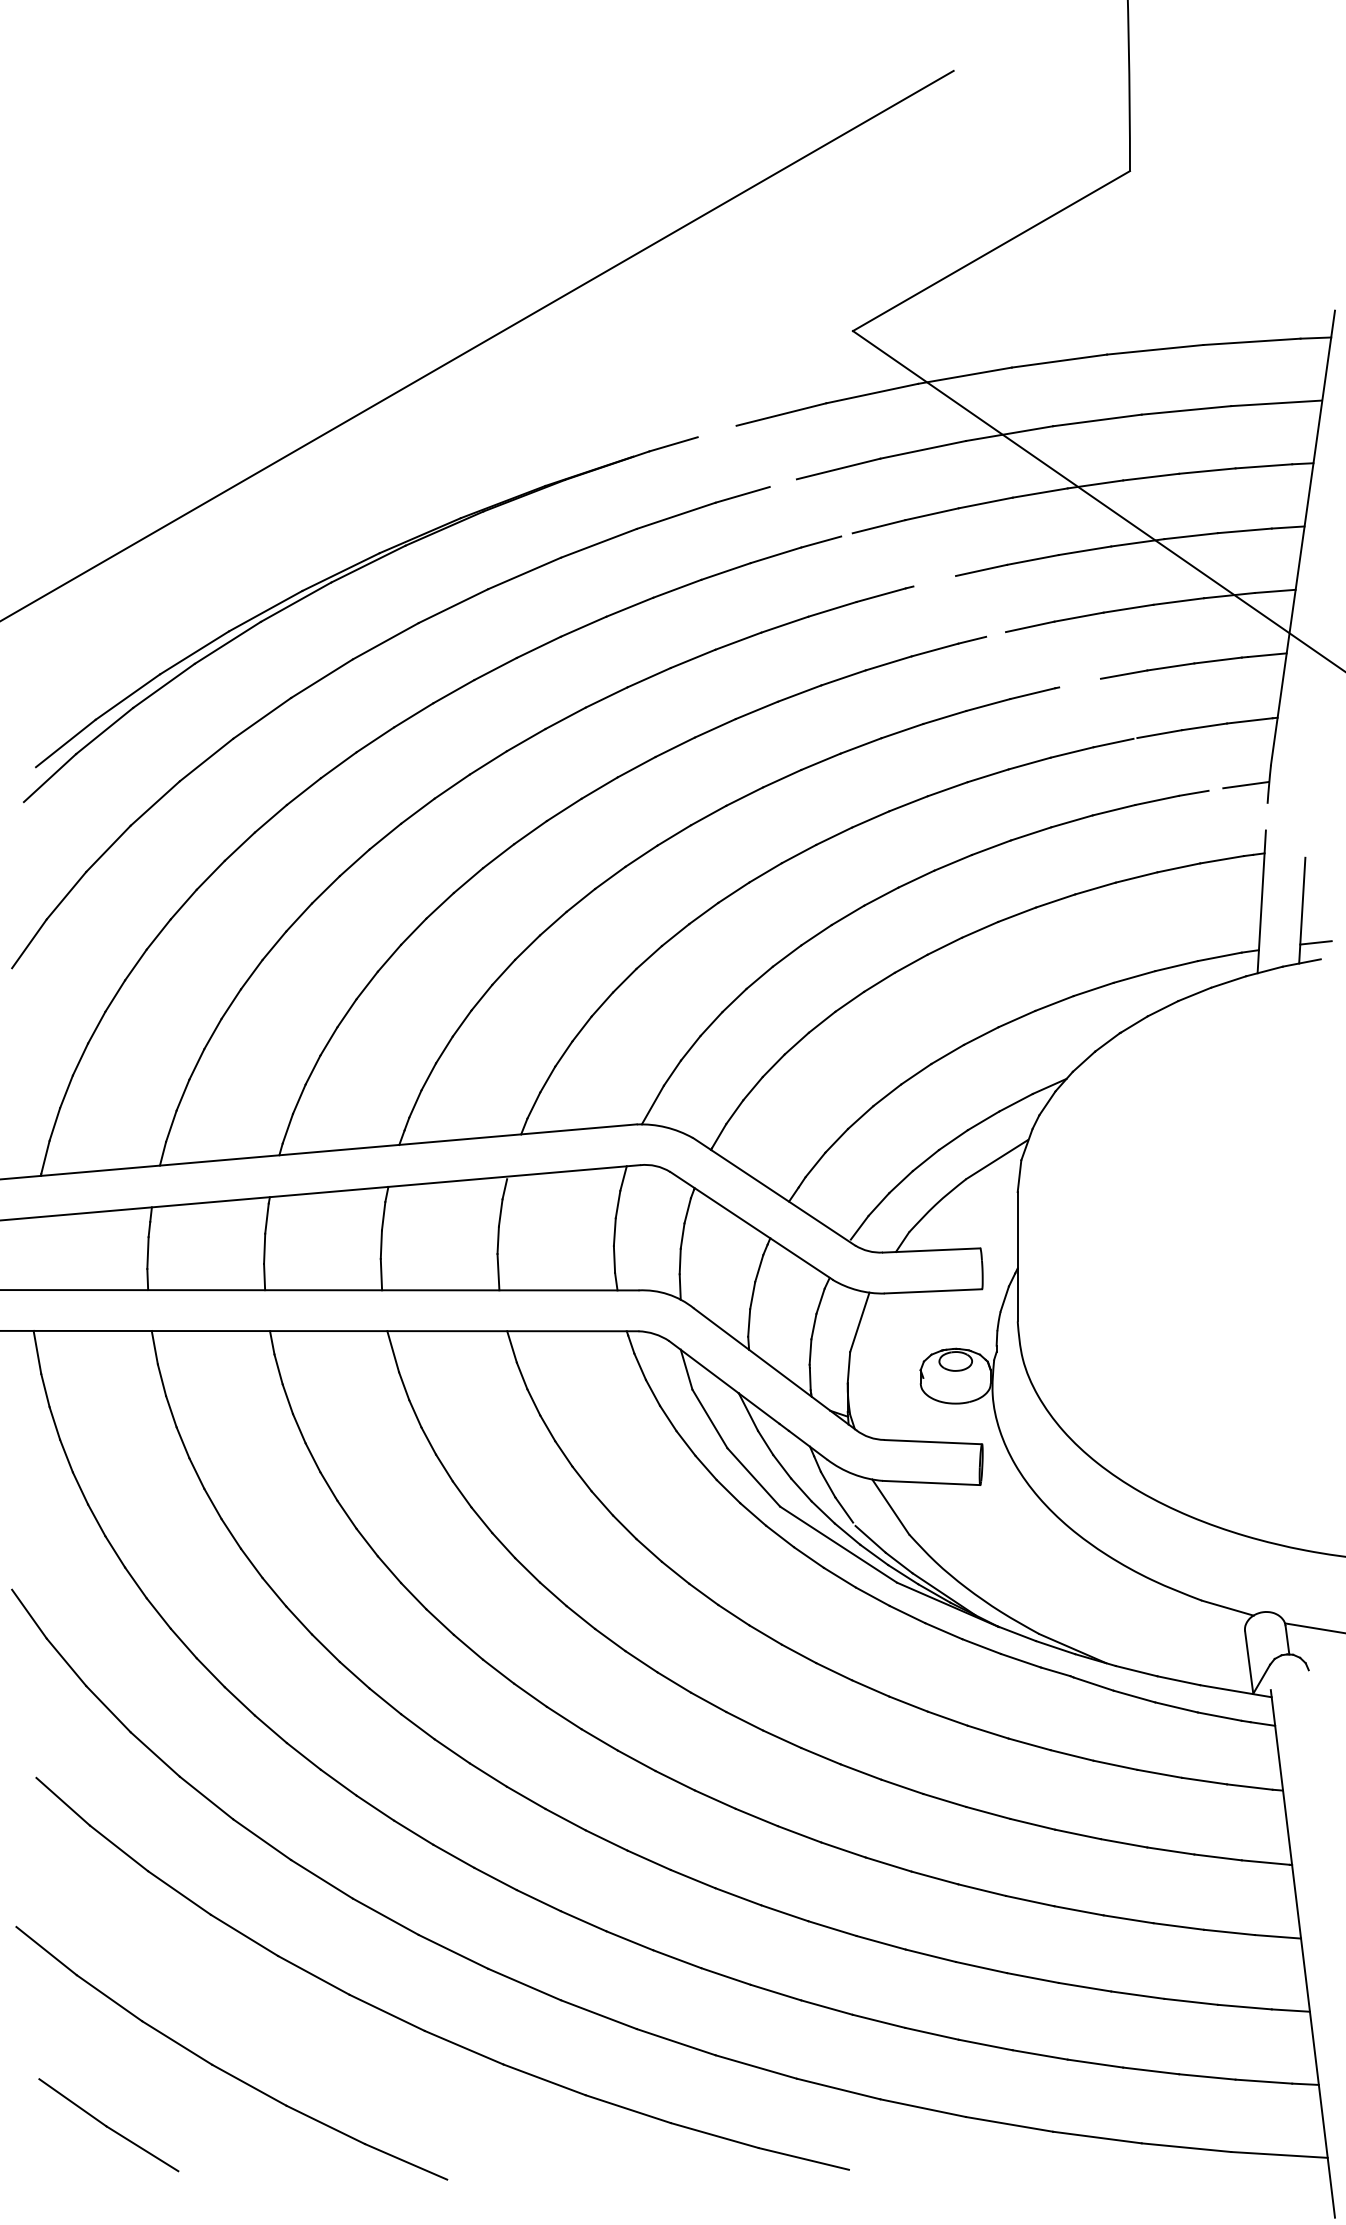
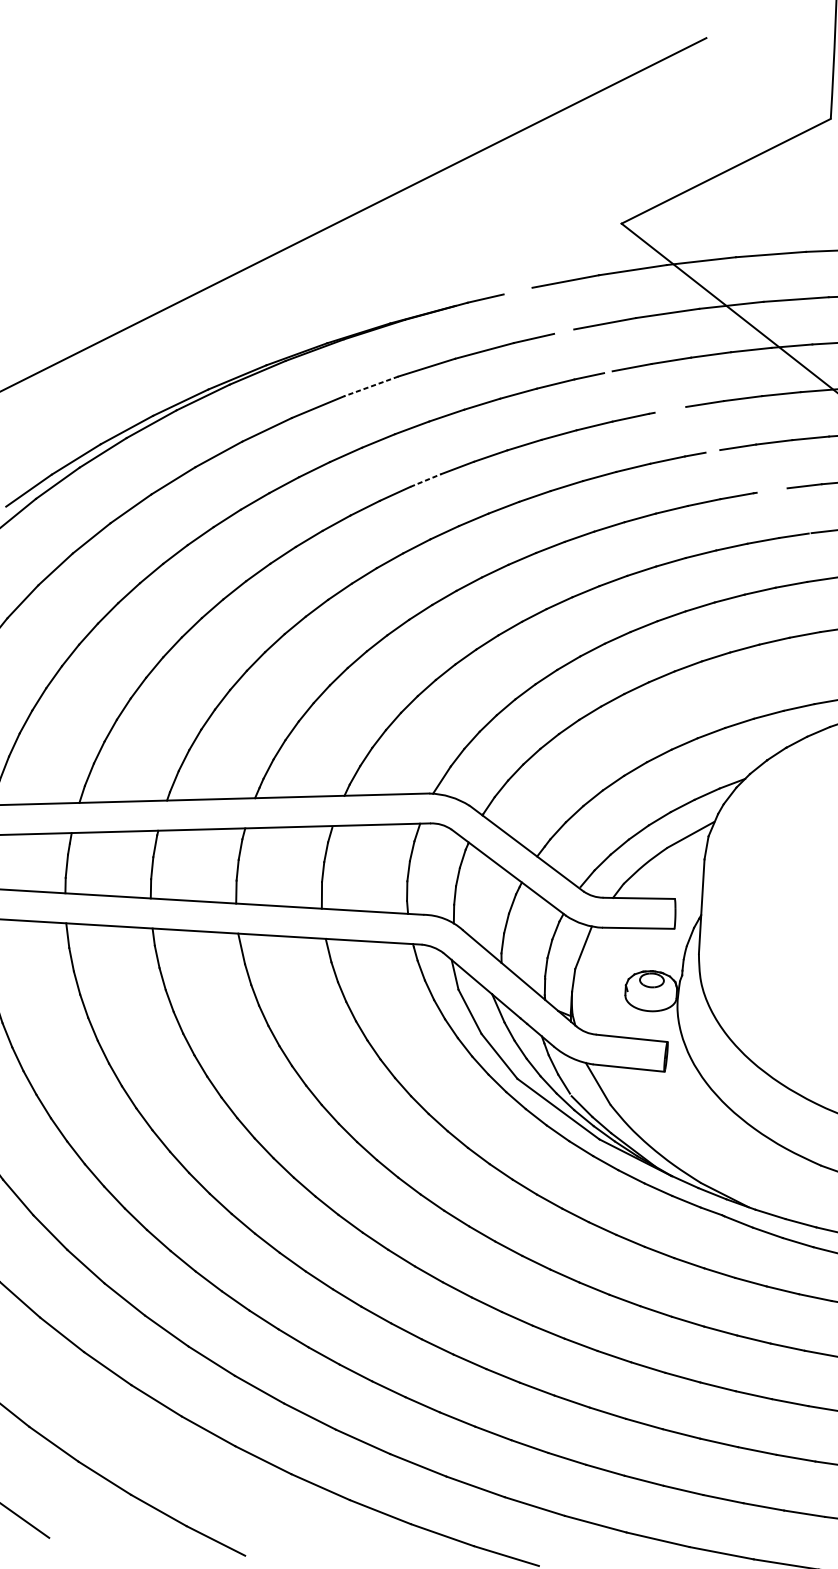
line: (524, 573) -> (371, 386), solid -> dashed
line: (607, 697) -> (426, 480), solid -> dashed

